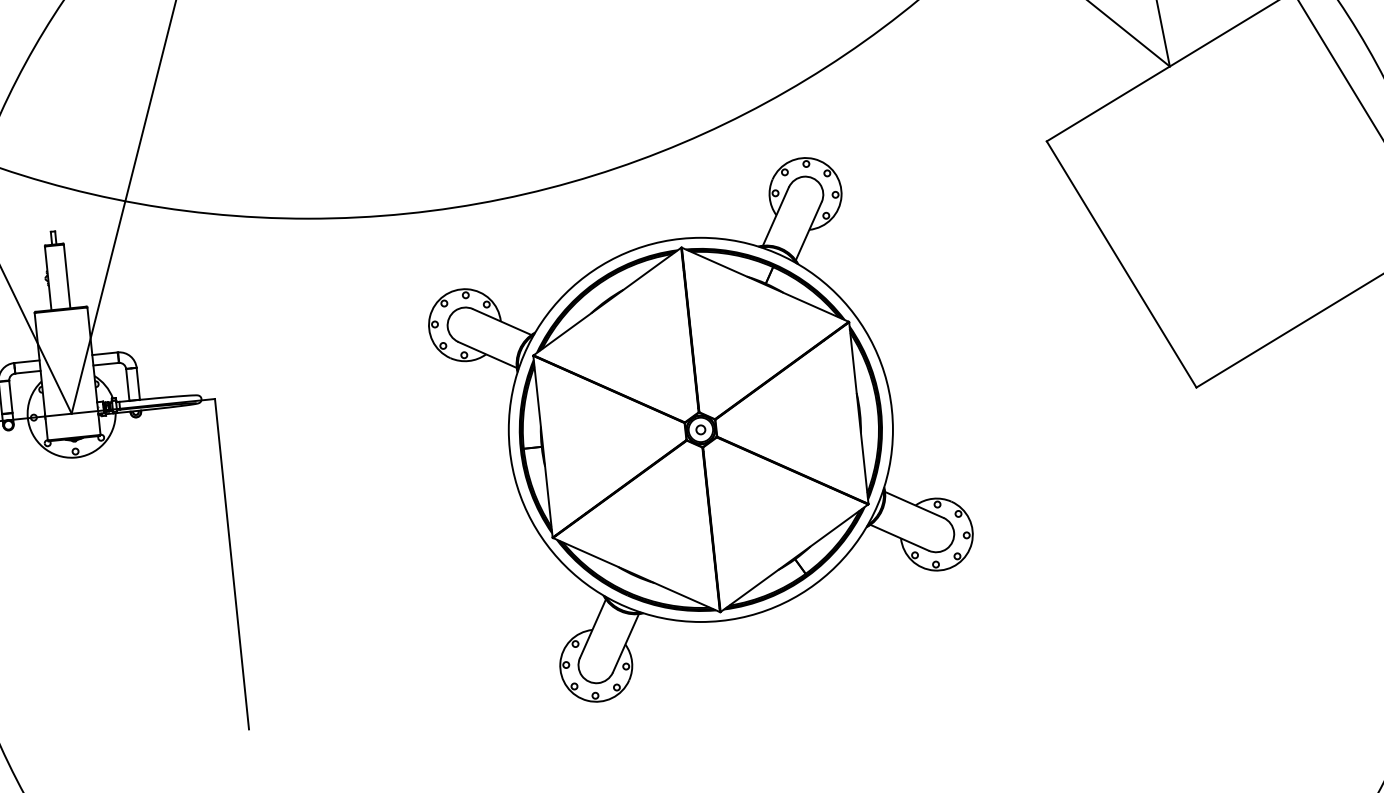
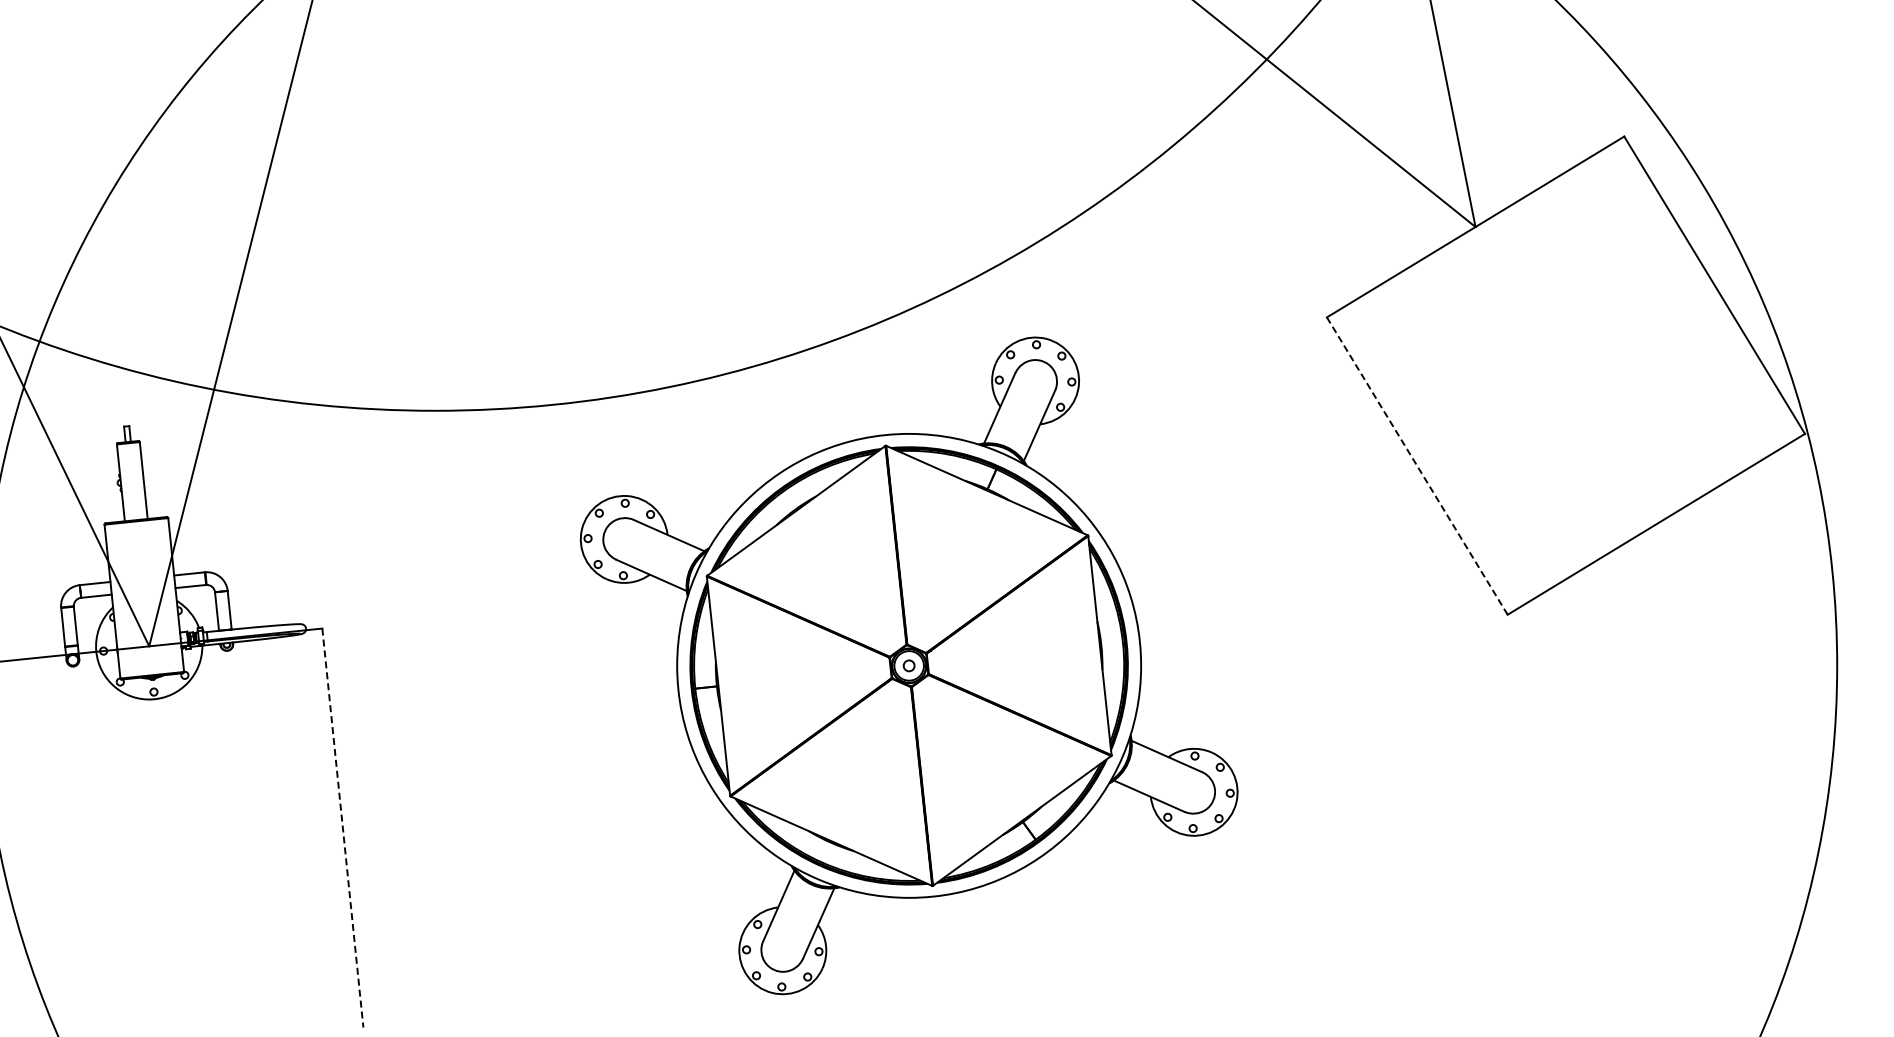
line: (1121, 264) -> (1417, 466), solid -> dashed
line: (231, 564) -> (342, 828), solid -> dashed

